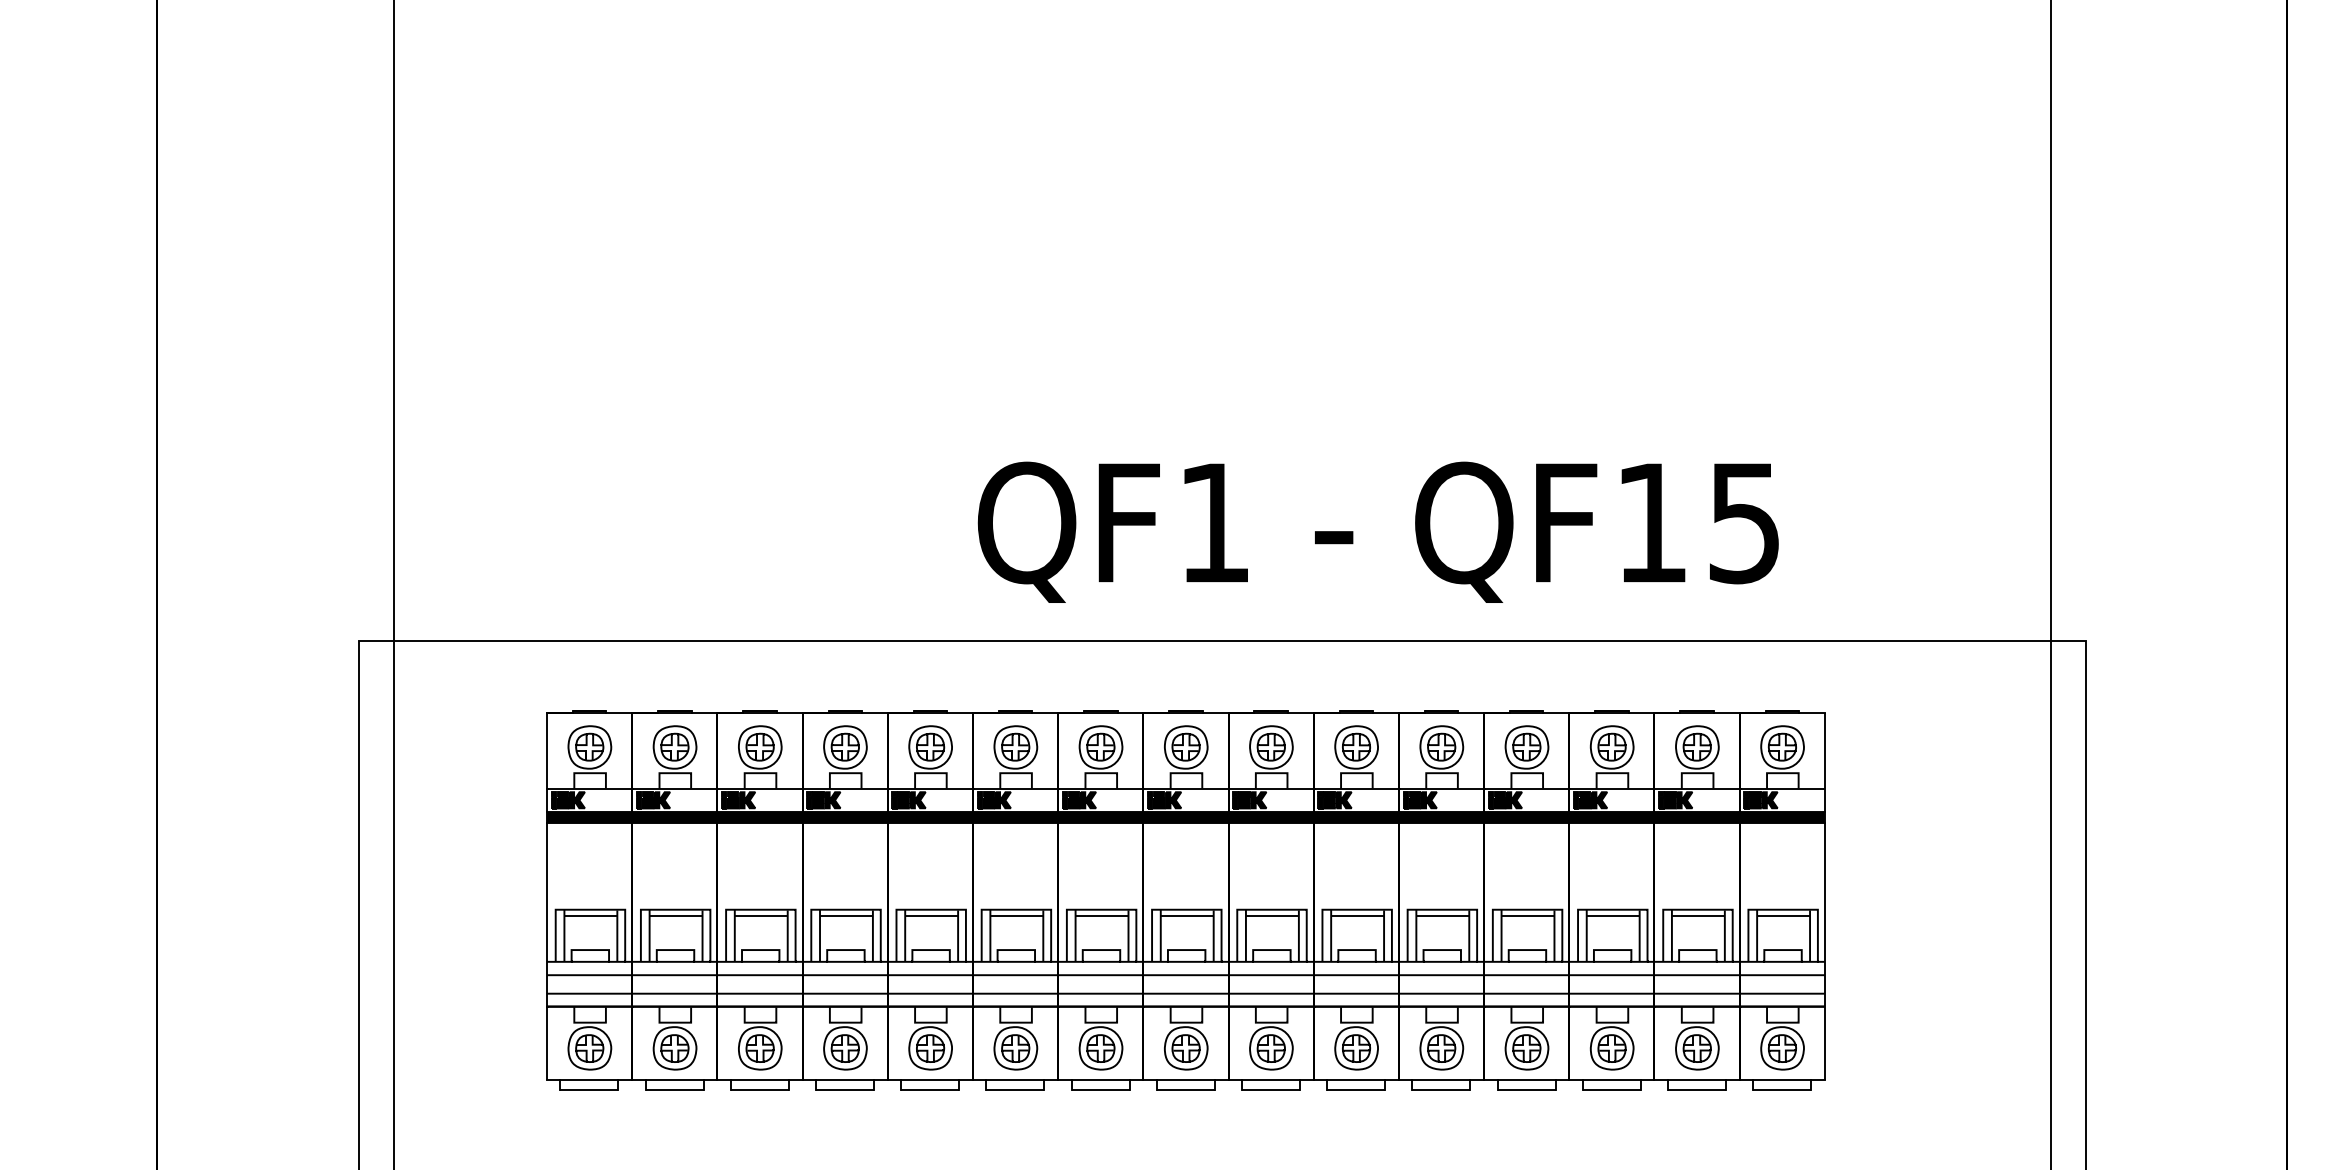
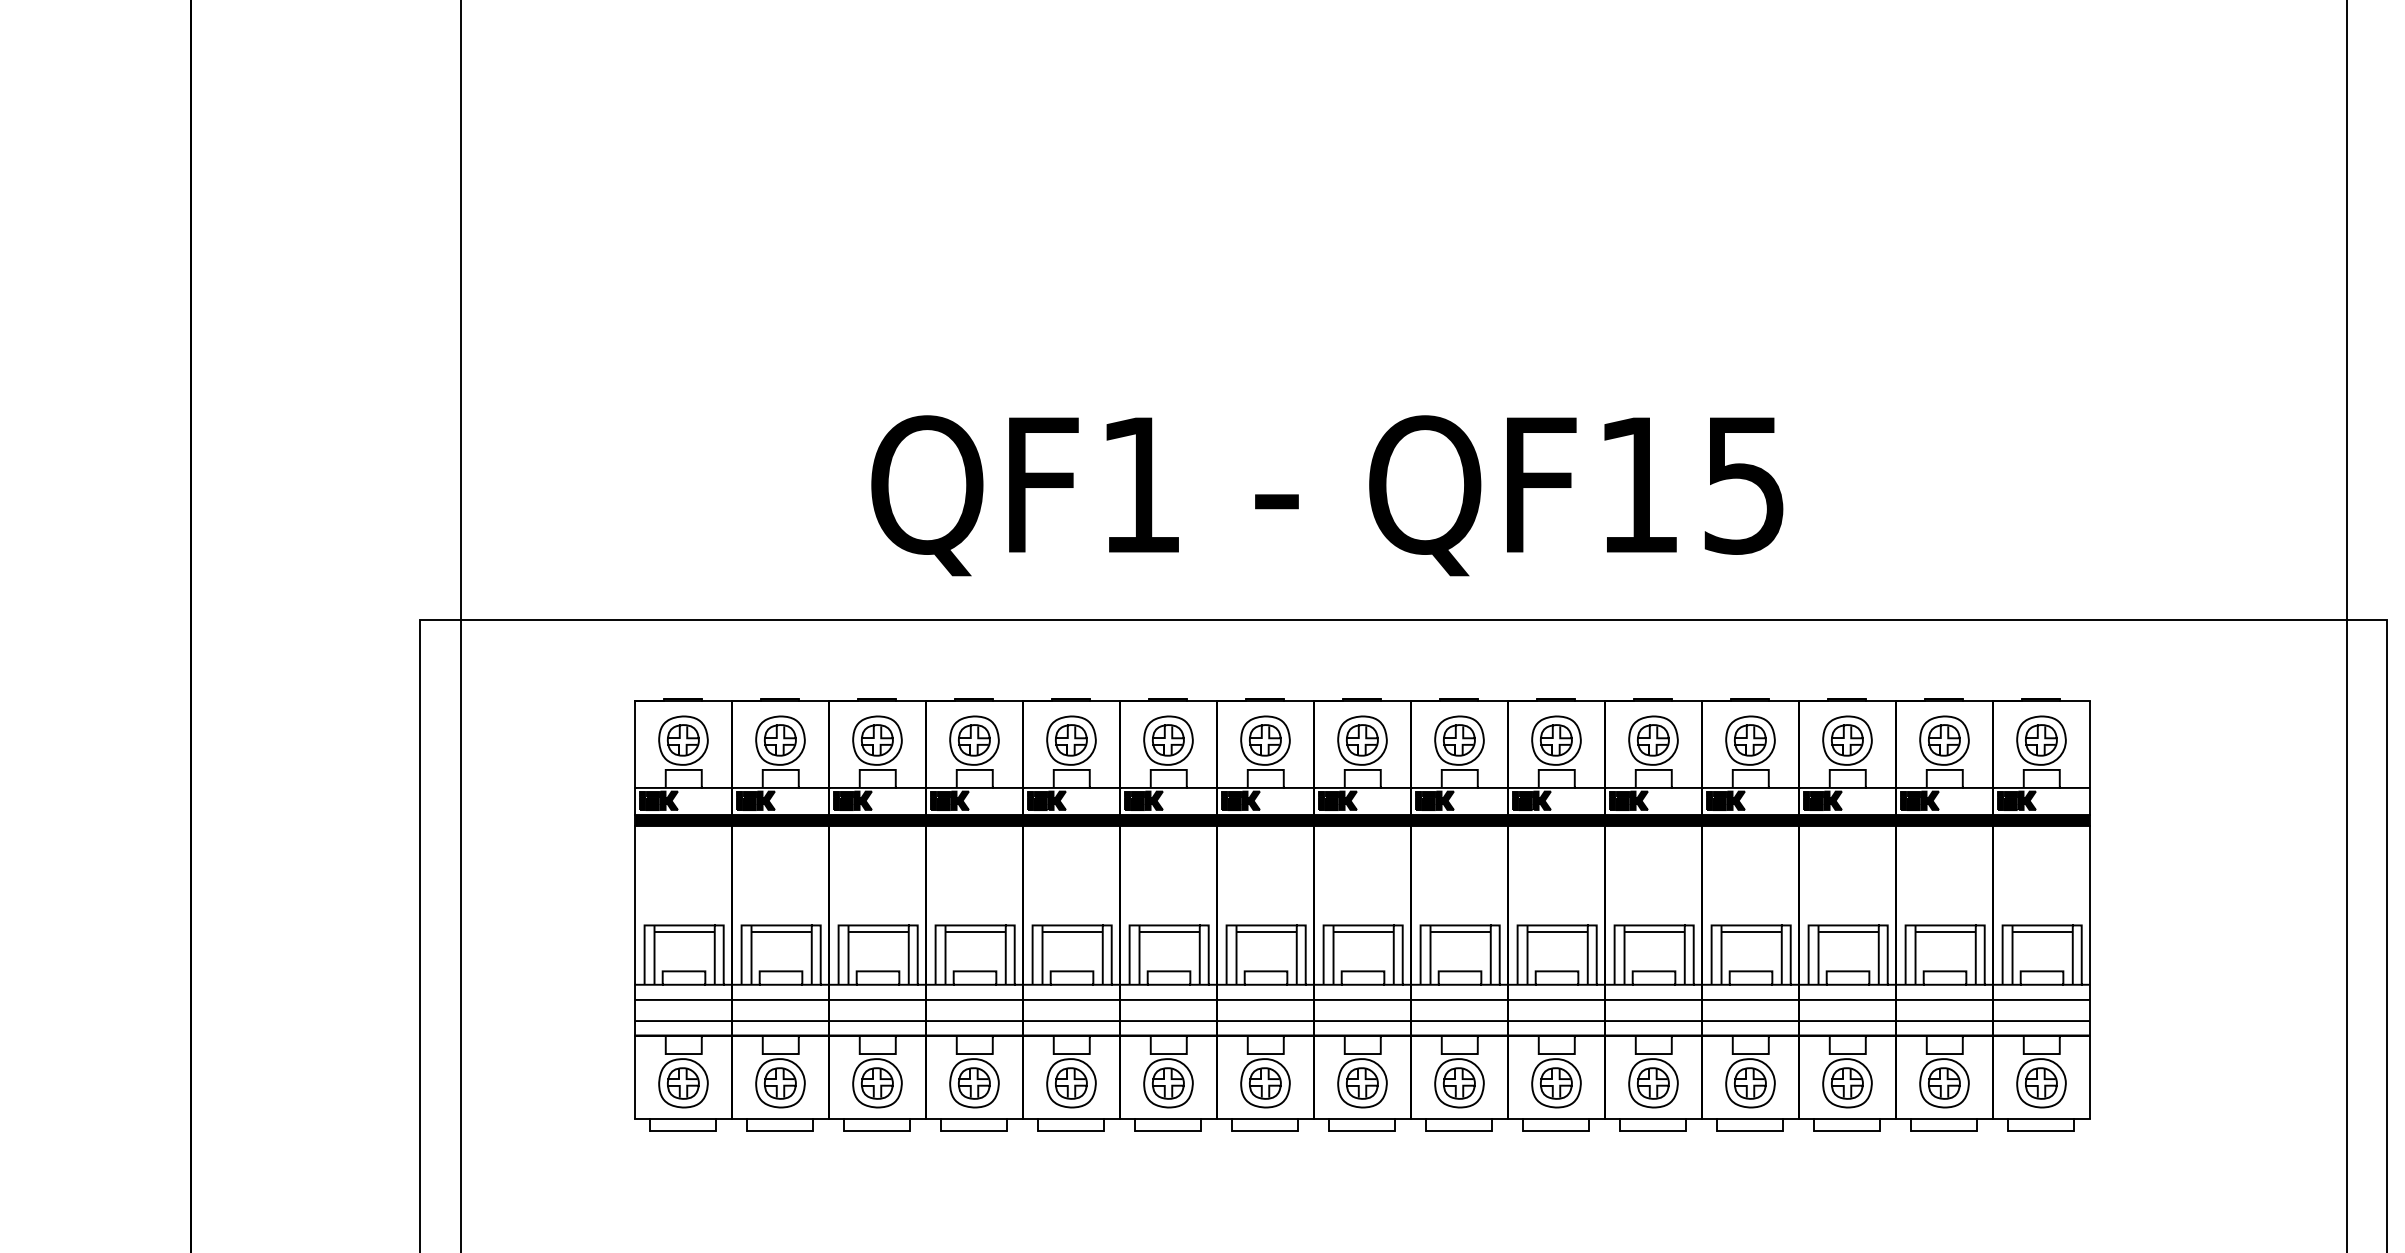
text: (1377, 531) -> (1326, 494), moved

